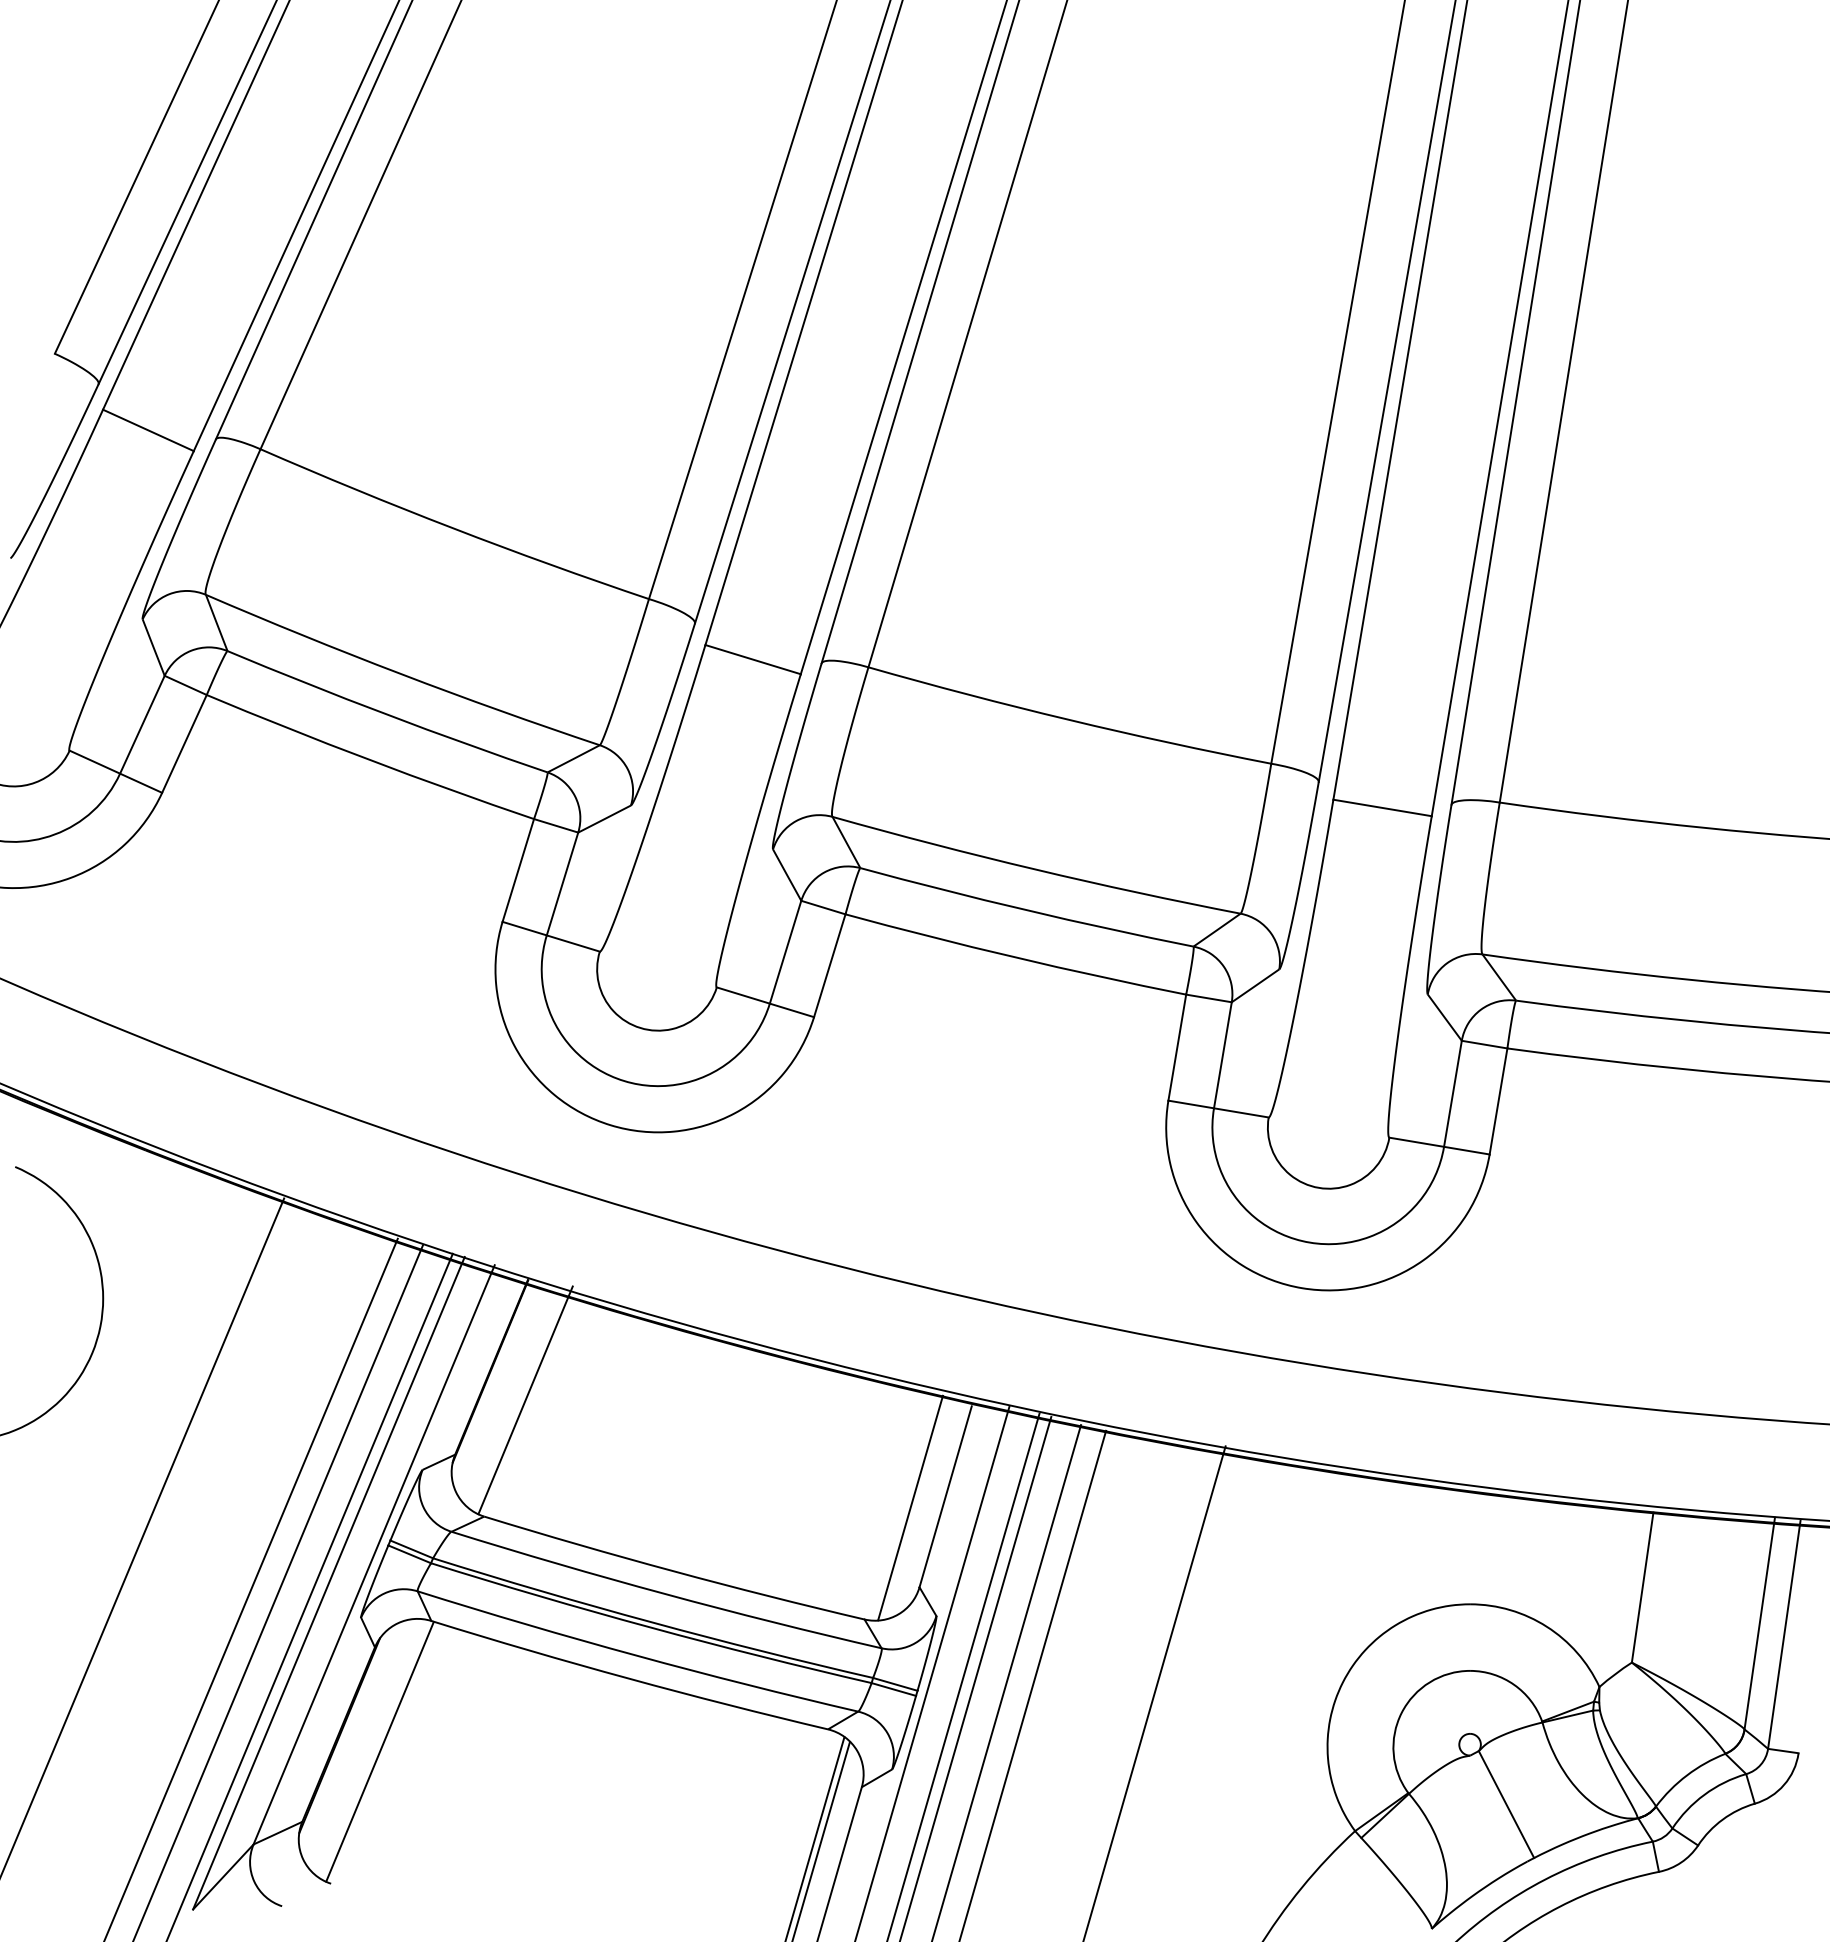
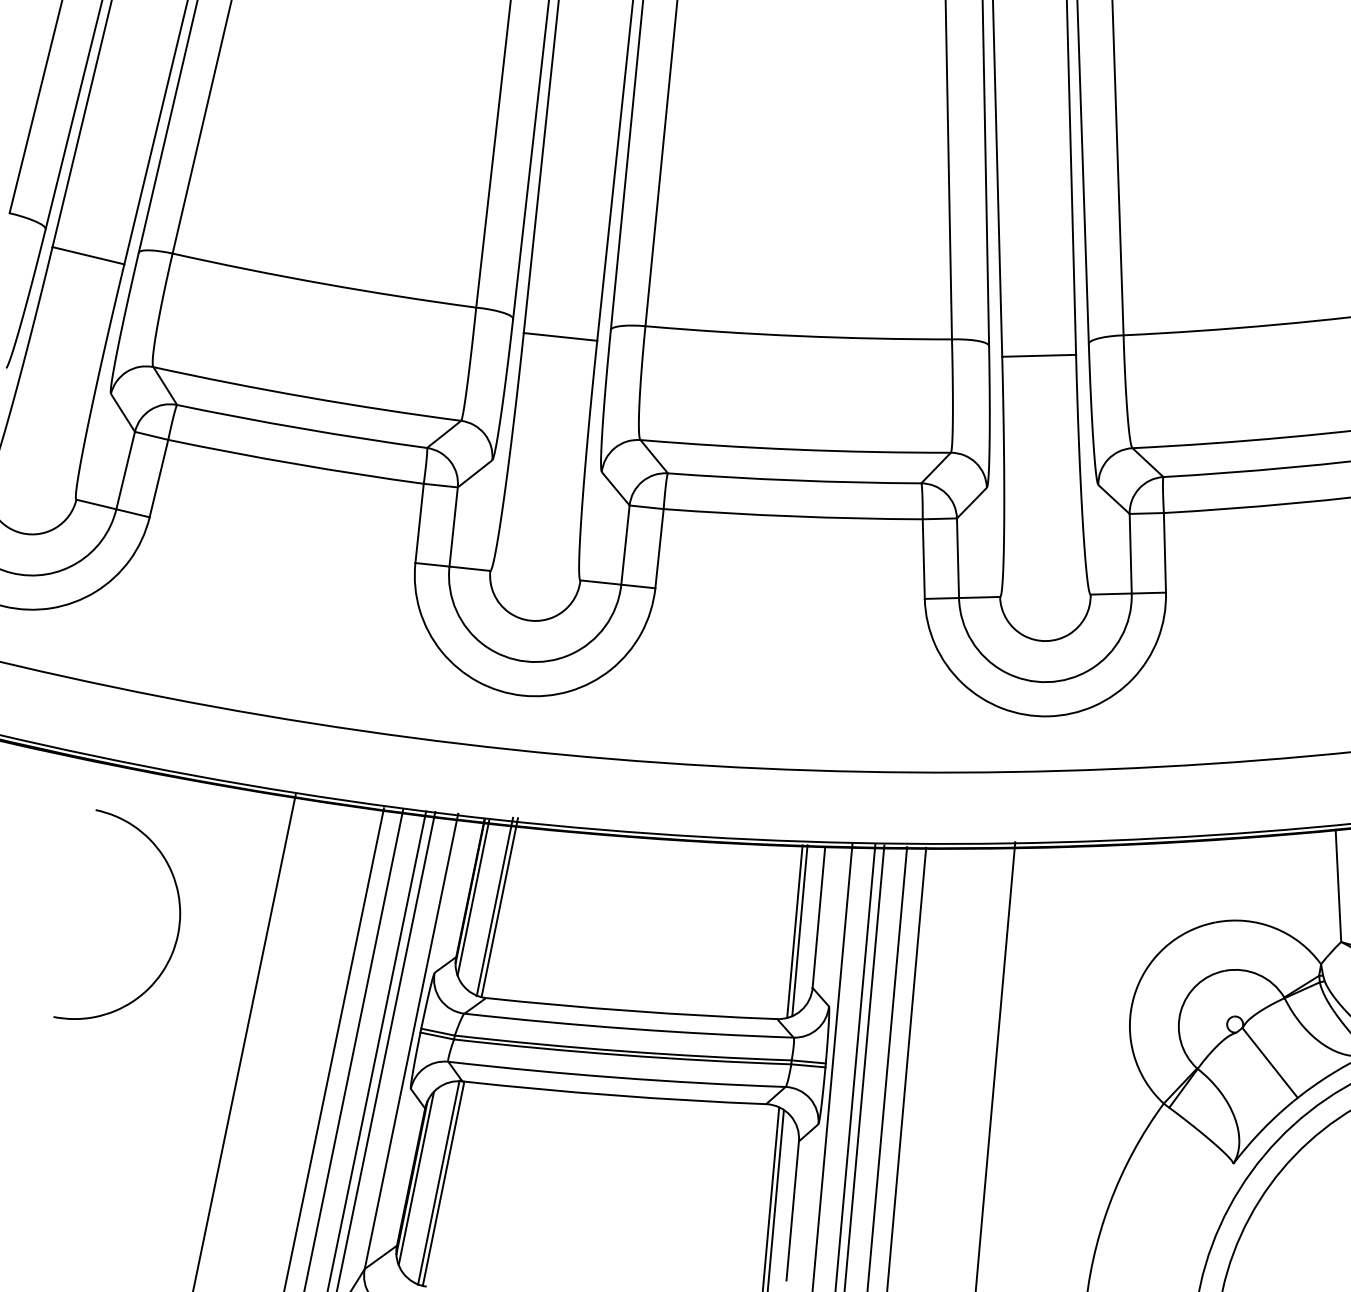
line: (492, 1380) -> (472, 897), added
line: (519, 1397) -> (494, 906), added
line: (917, 1507) -> (799, 930), added
line: (344, 1737) -> (415, 1178), added
line: (373, 1749) -> (438, 1183), added

